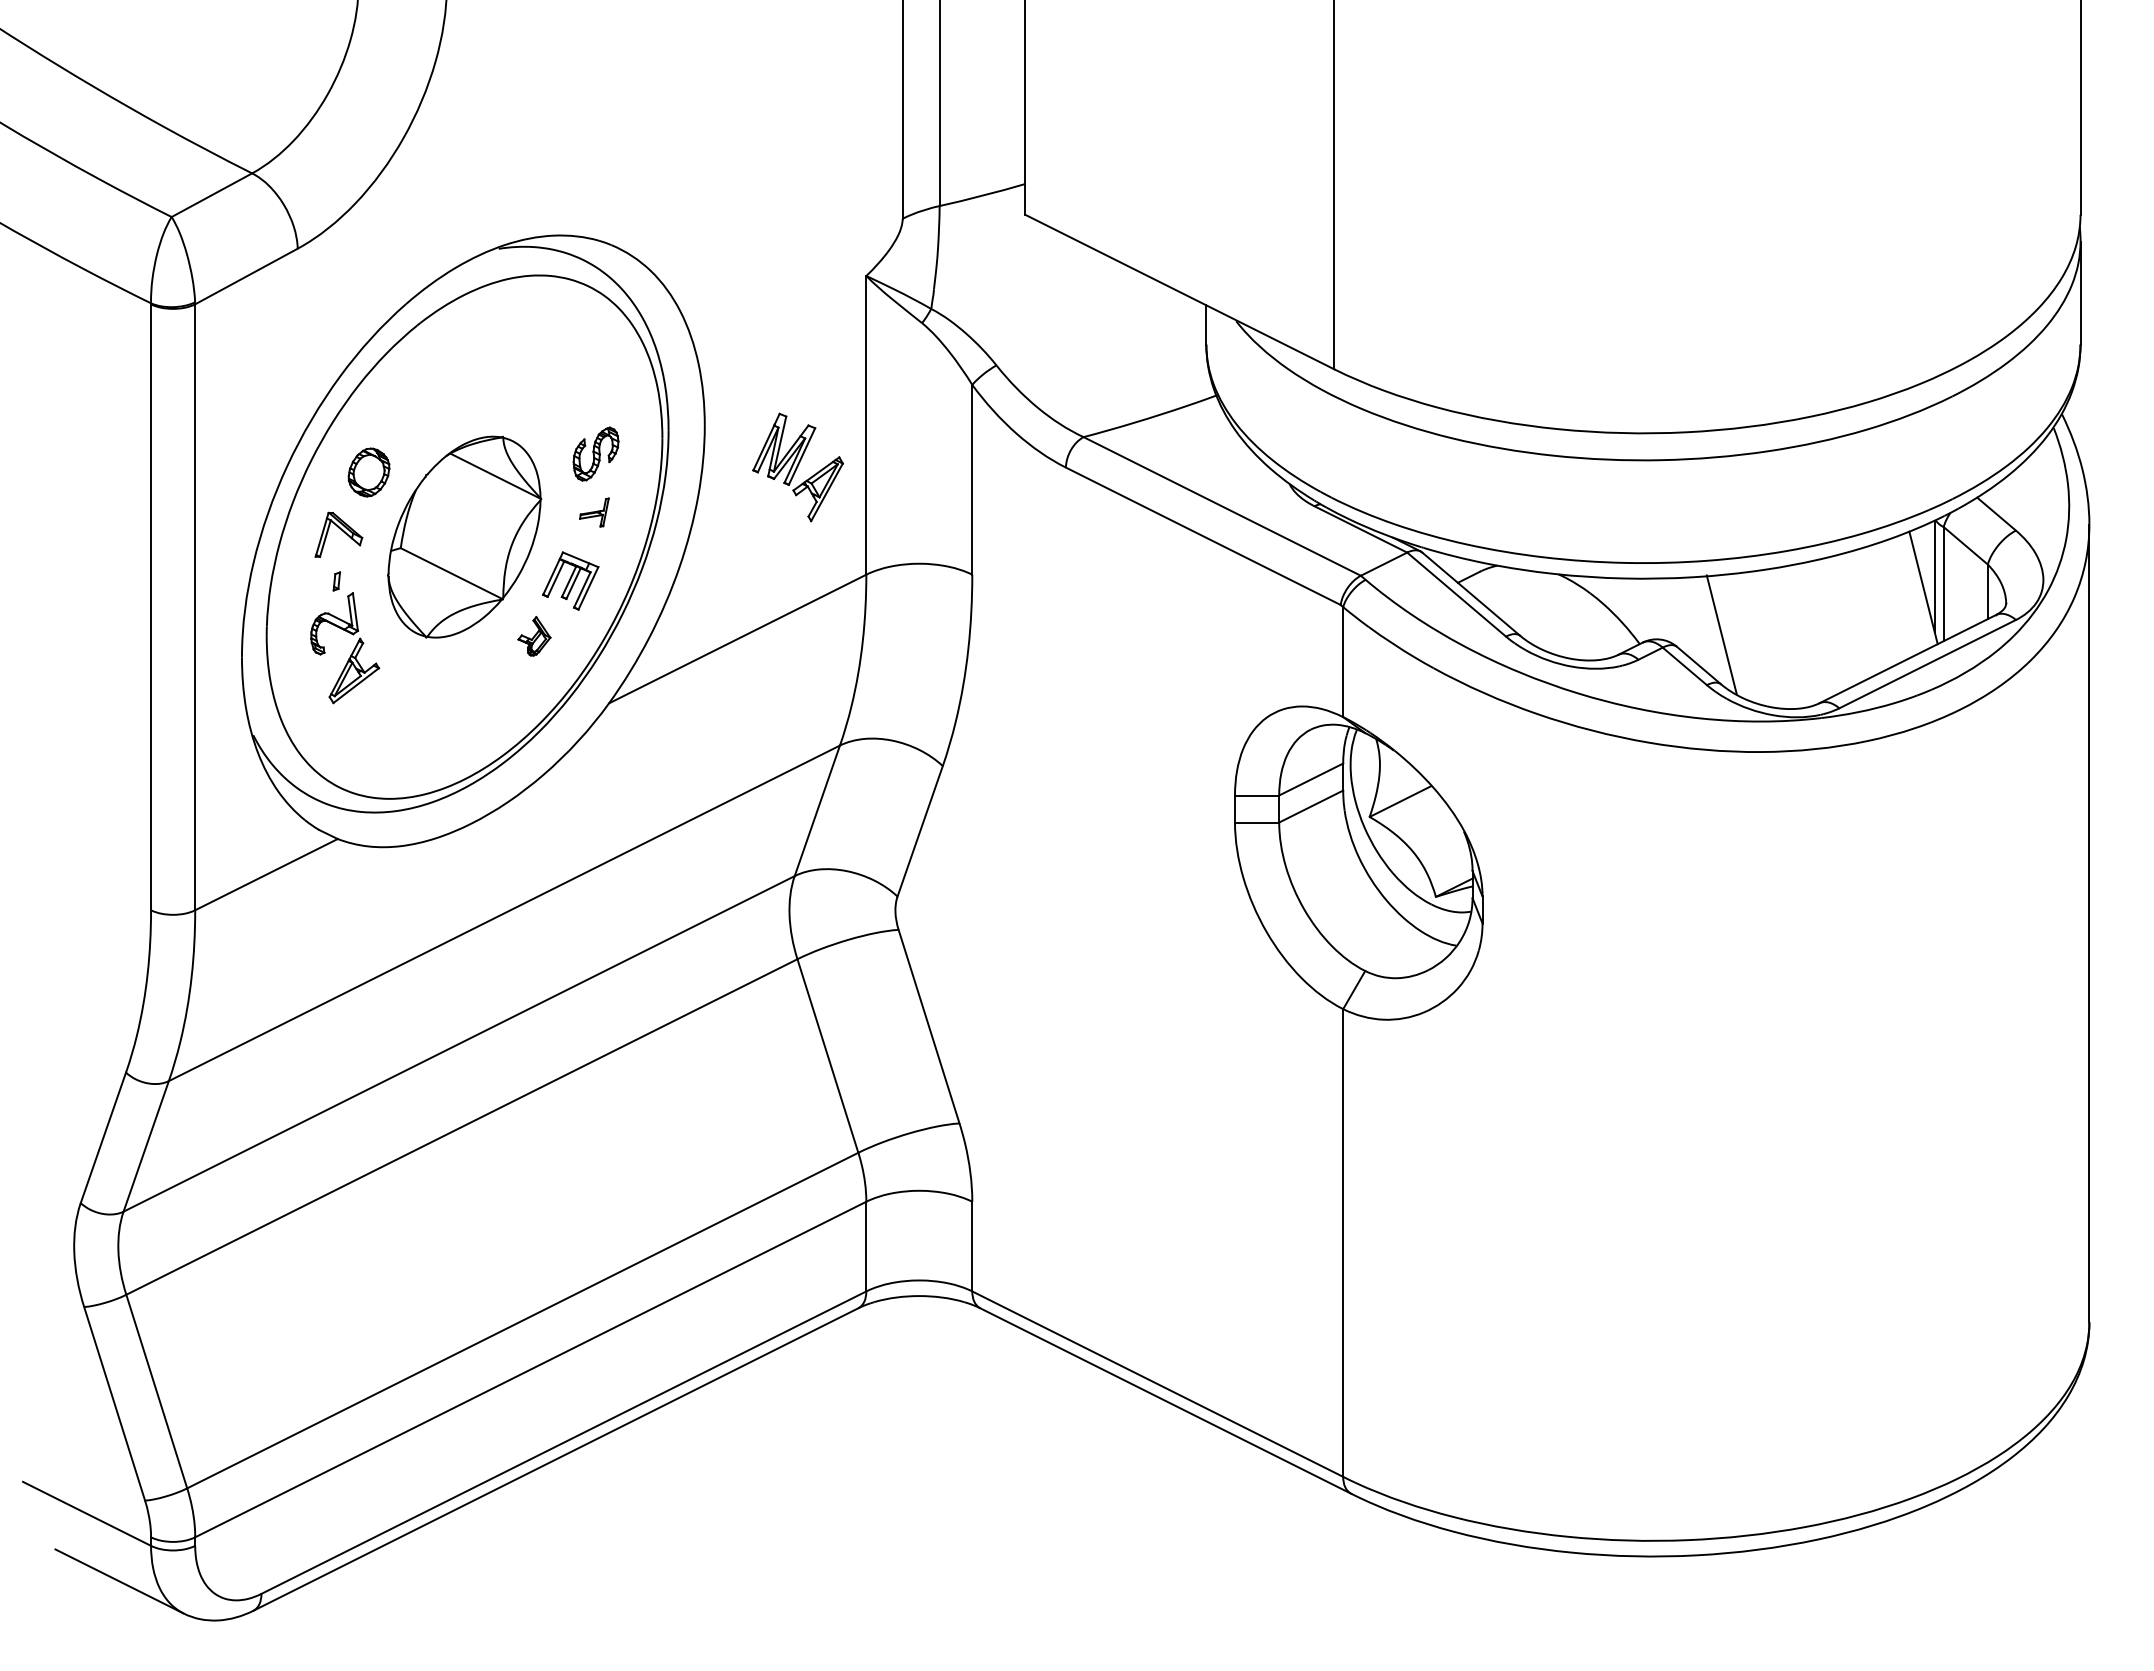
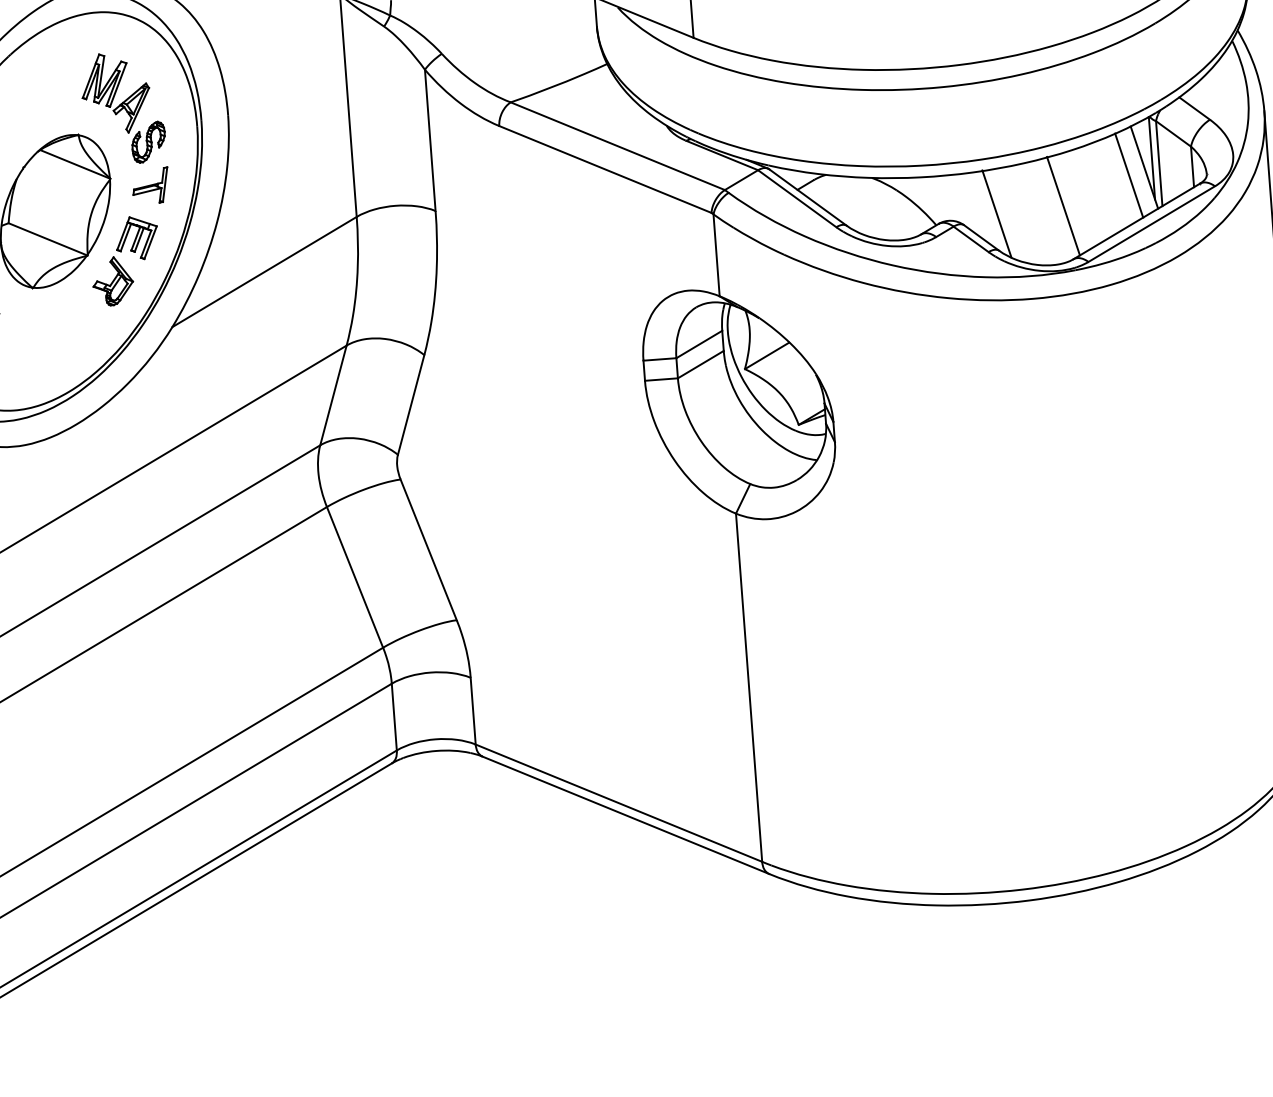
part: (797, 467) -> (115, 93), moved
part: (594, 512) -> (150, 185), size x1.67
line: (1901, 596) -> (1128, 175), added
line: (1811, 630) -> (1063, 205), added
part: (534, 636) -> (113, 281), size x1.67

